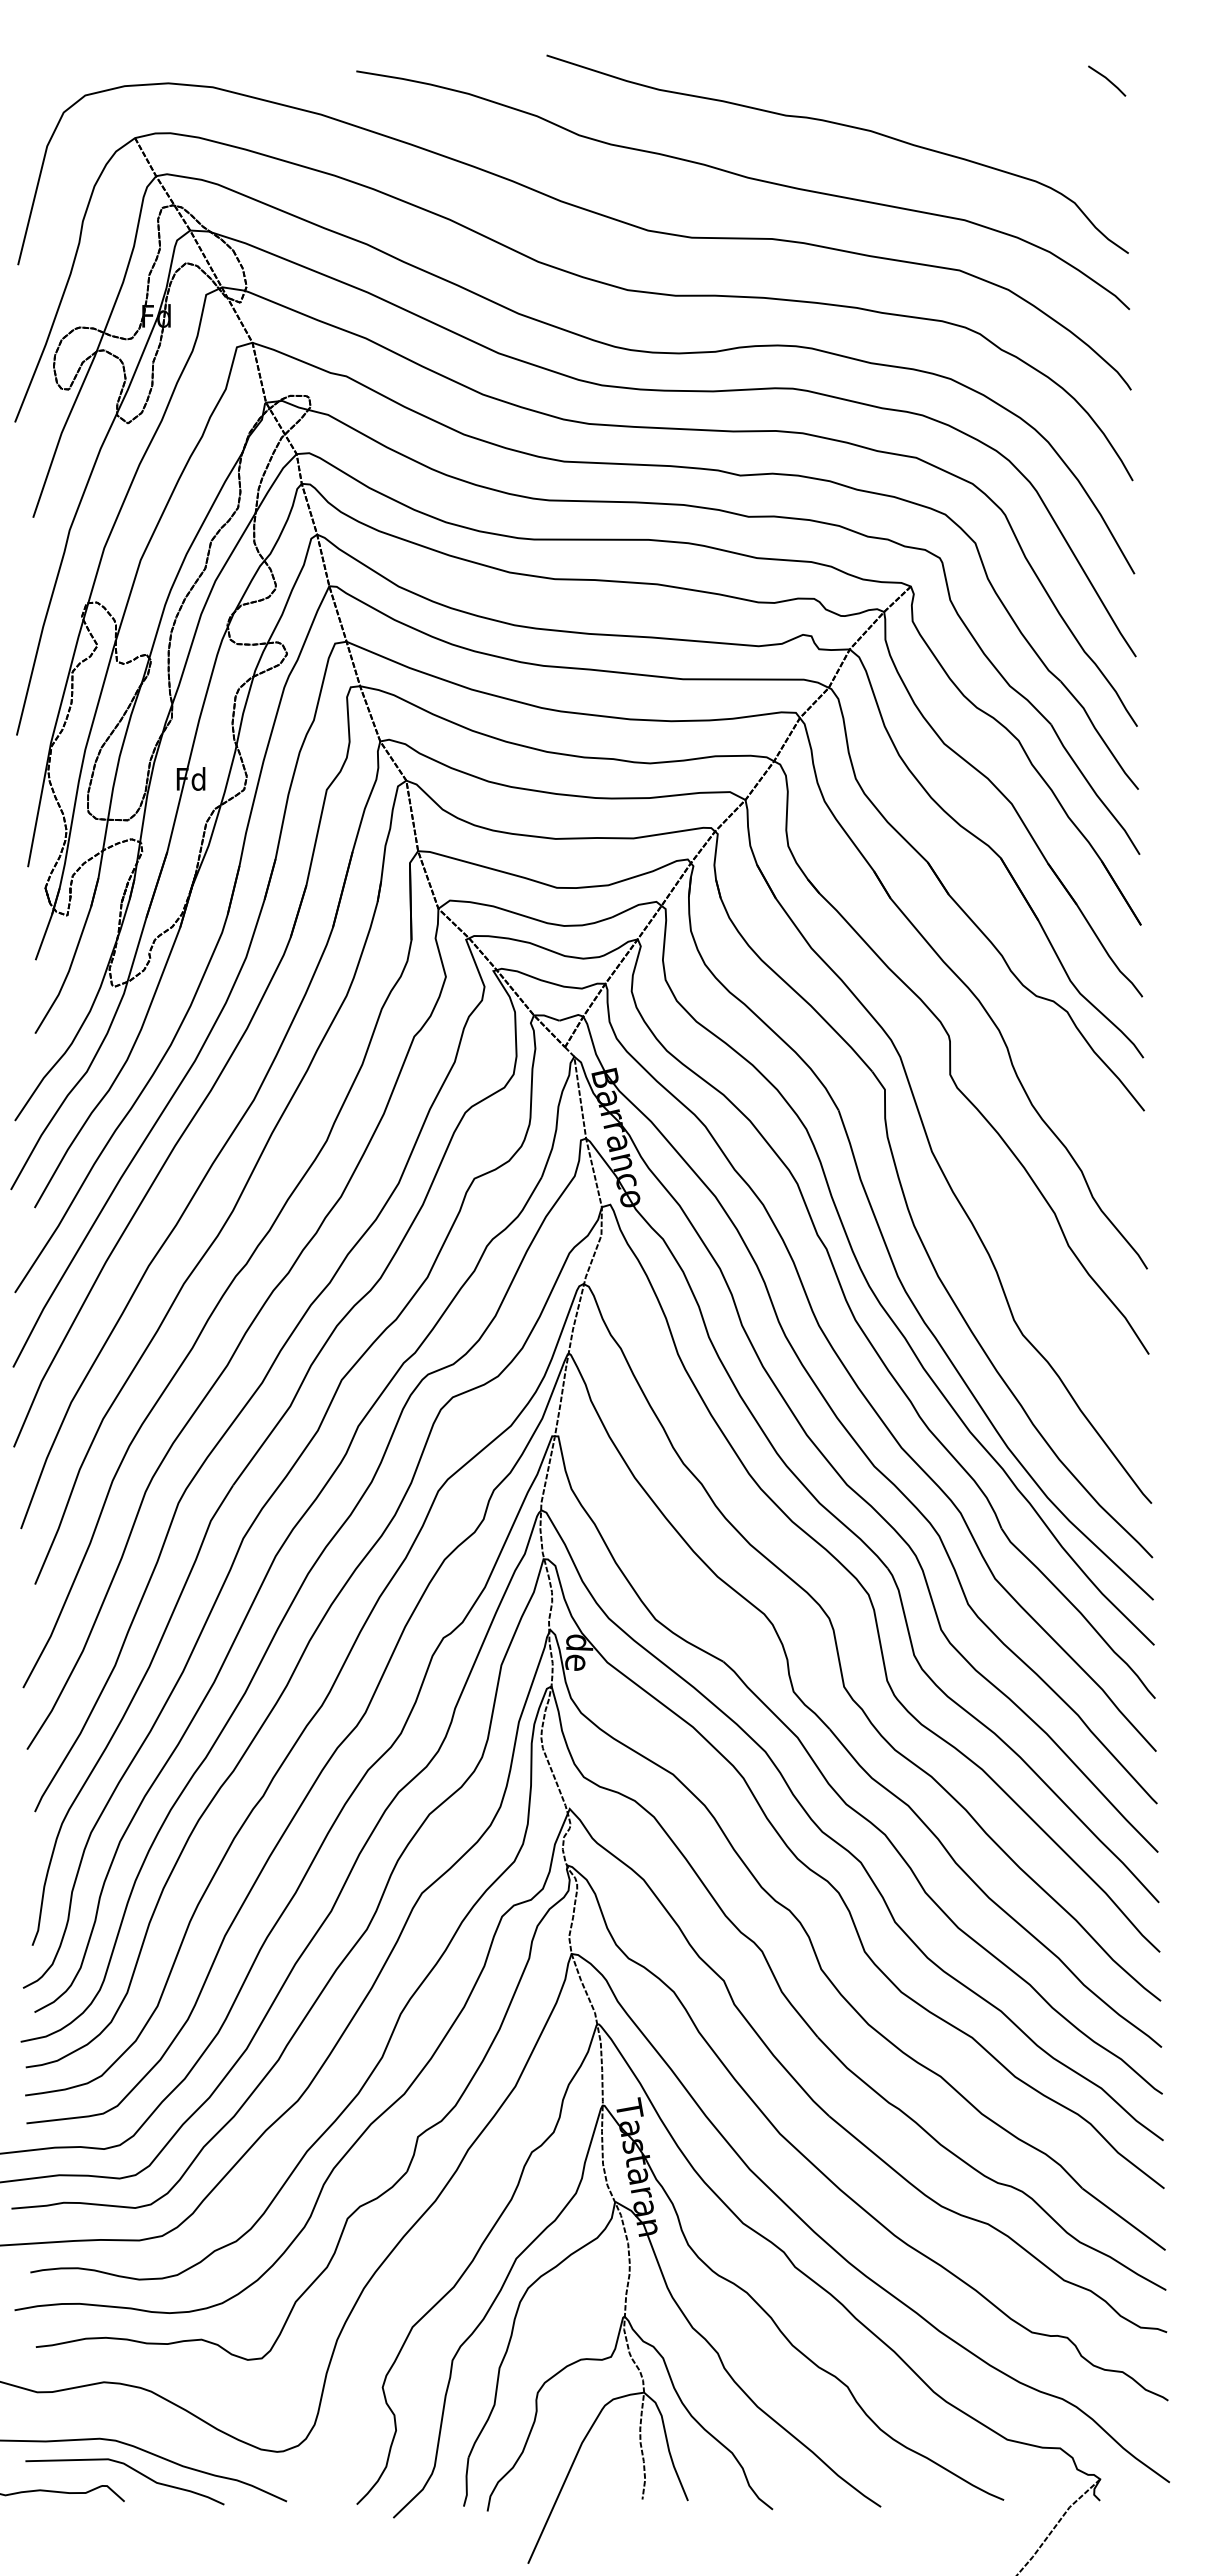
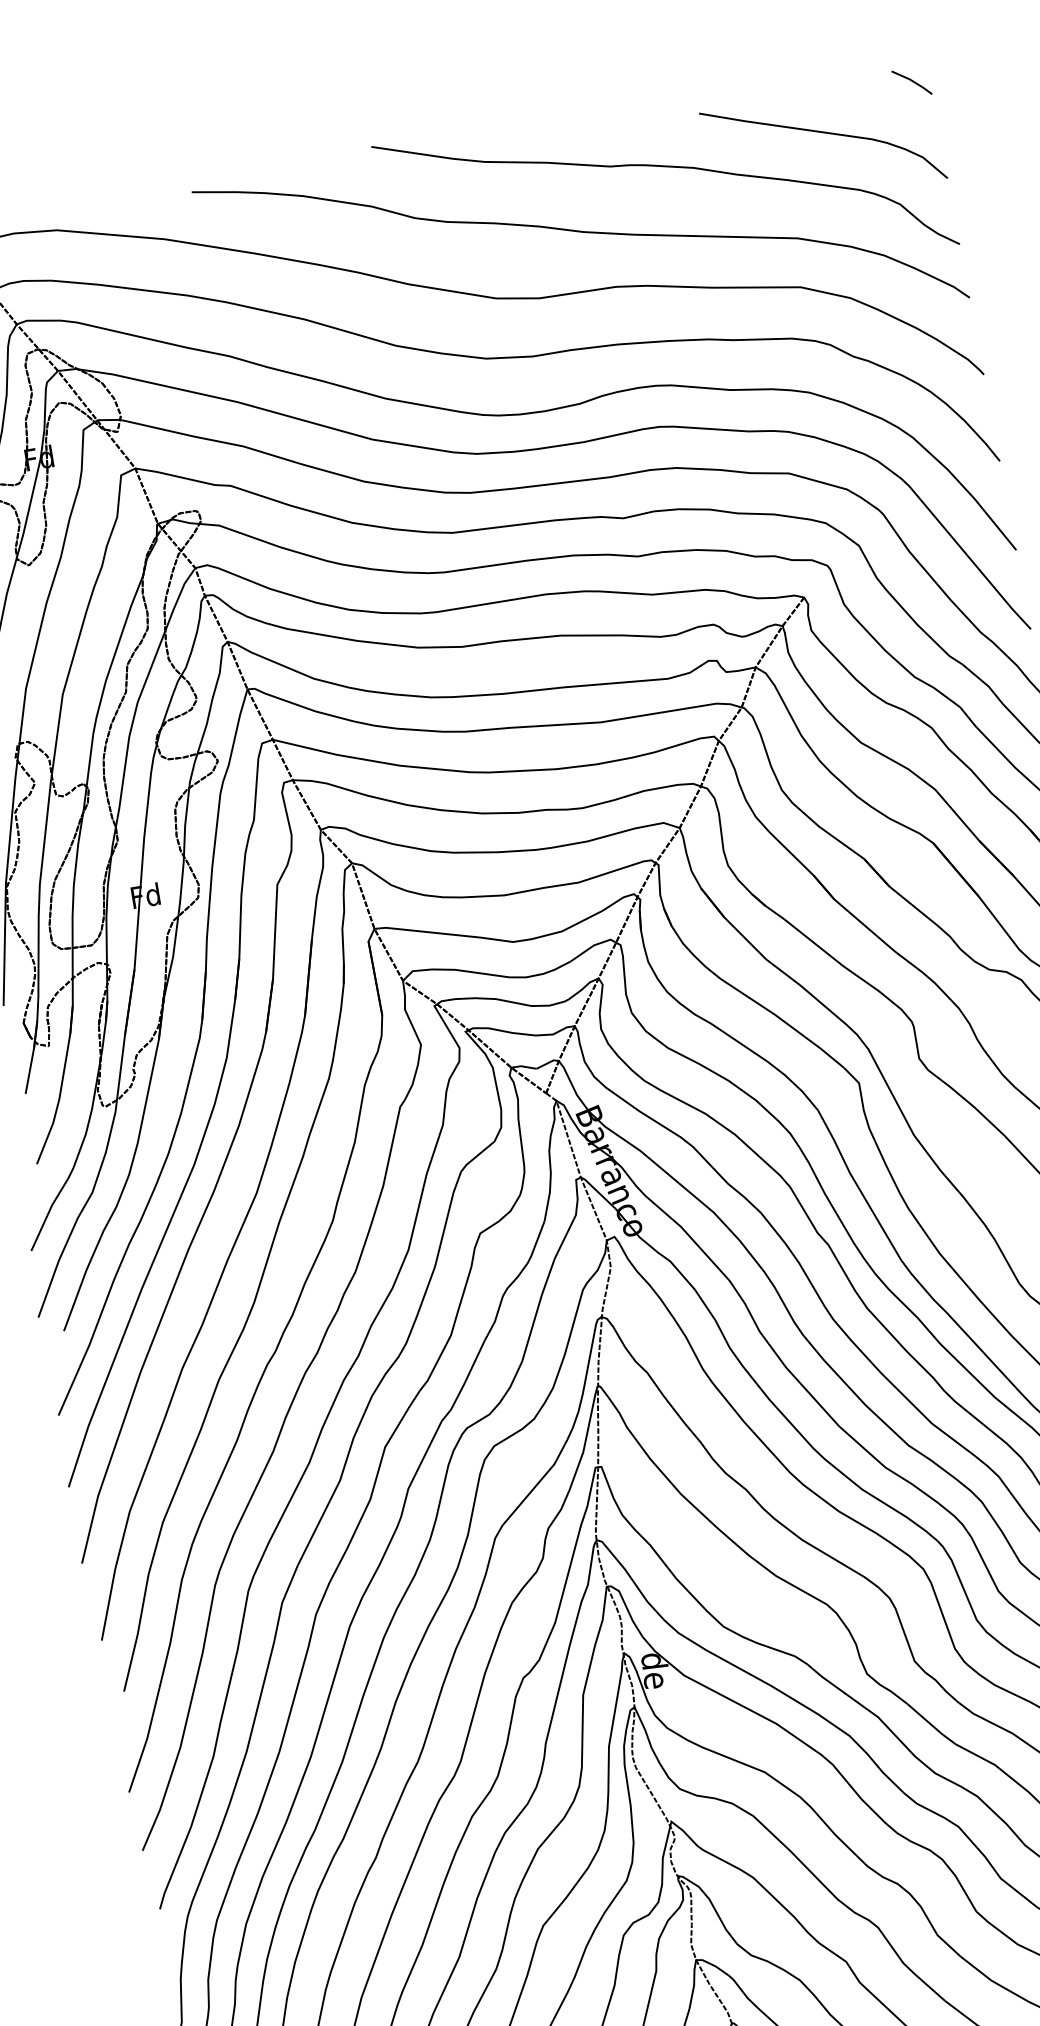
curve: (1010, 118) -> (825, 133), added

